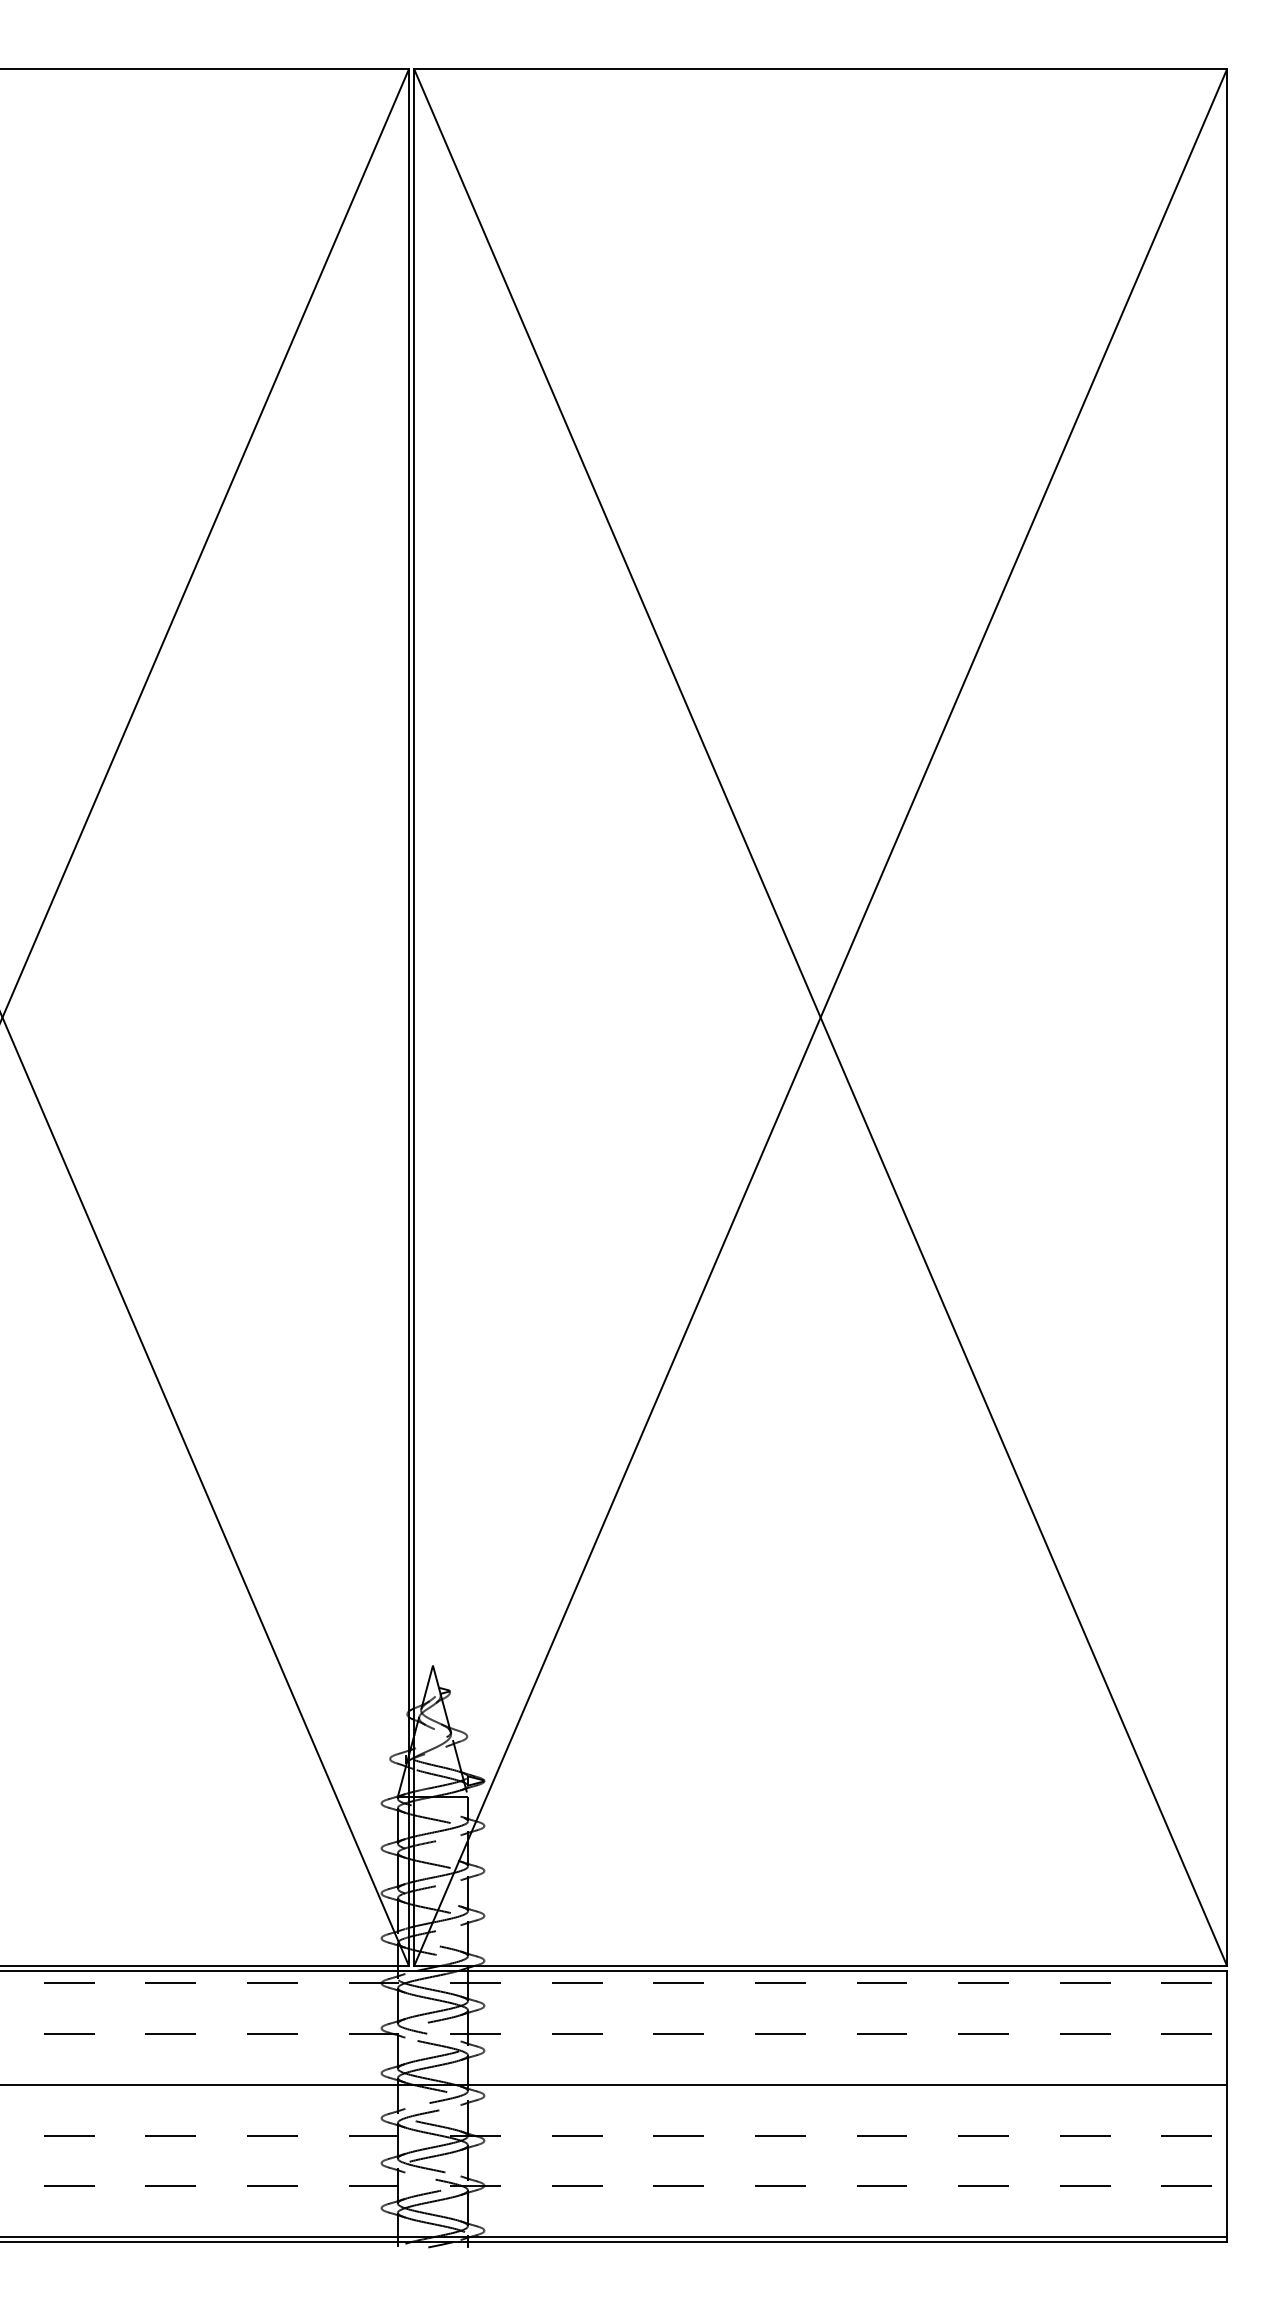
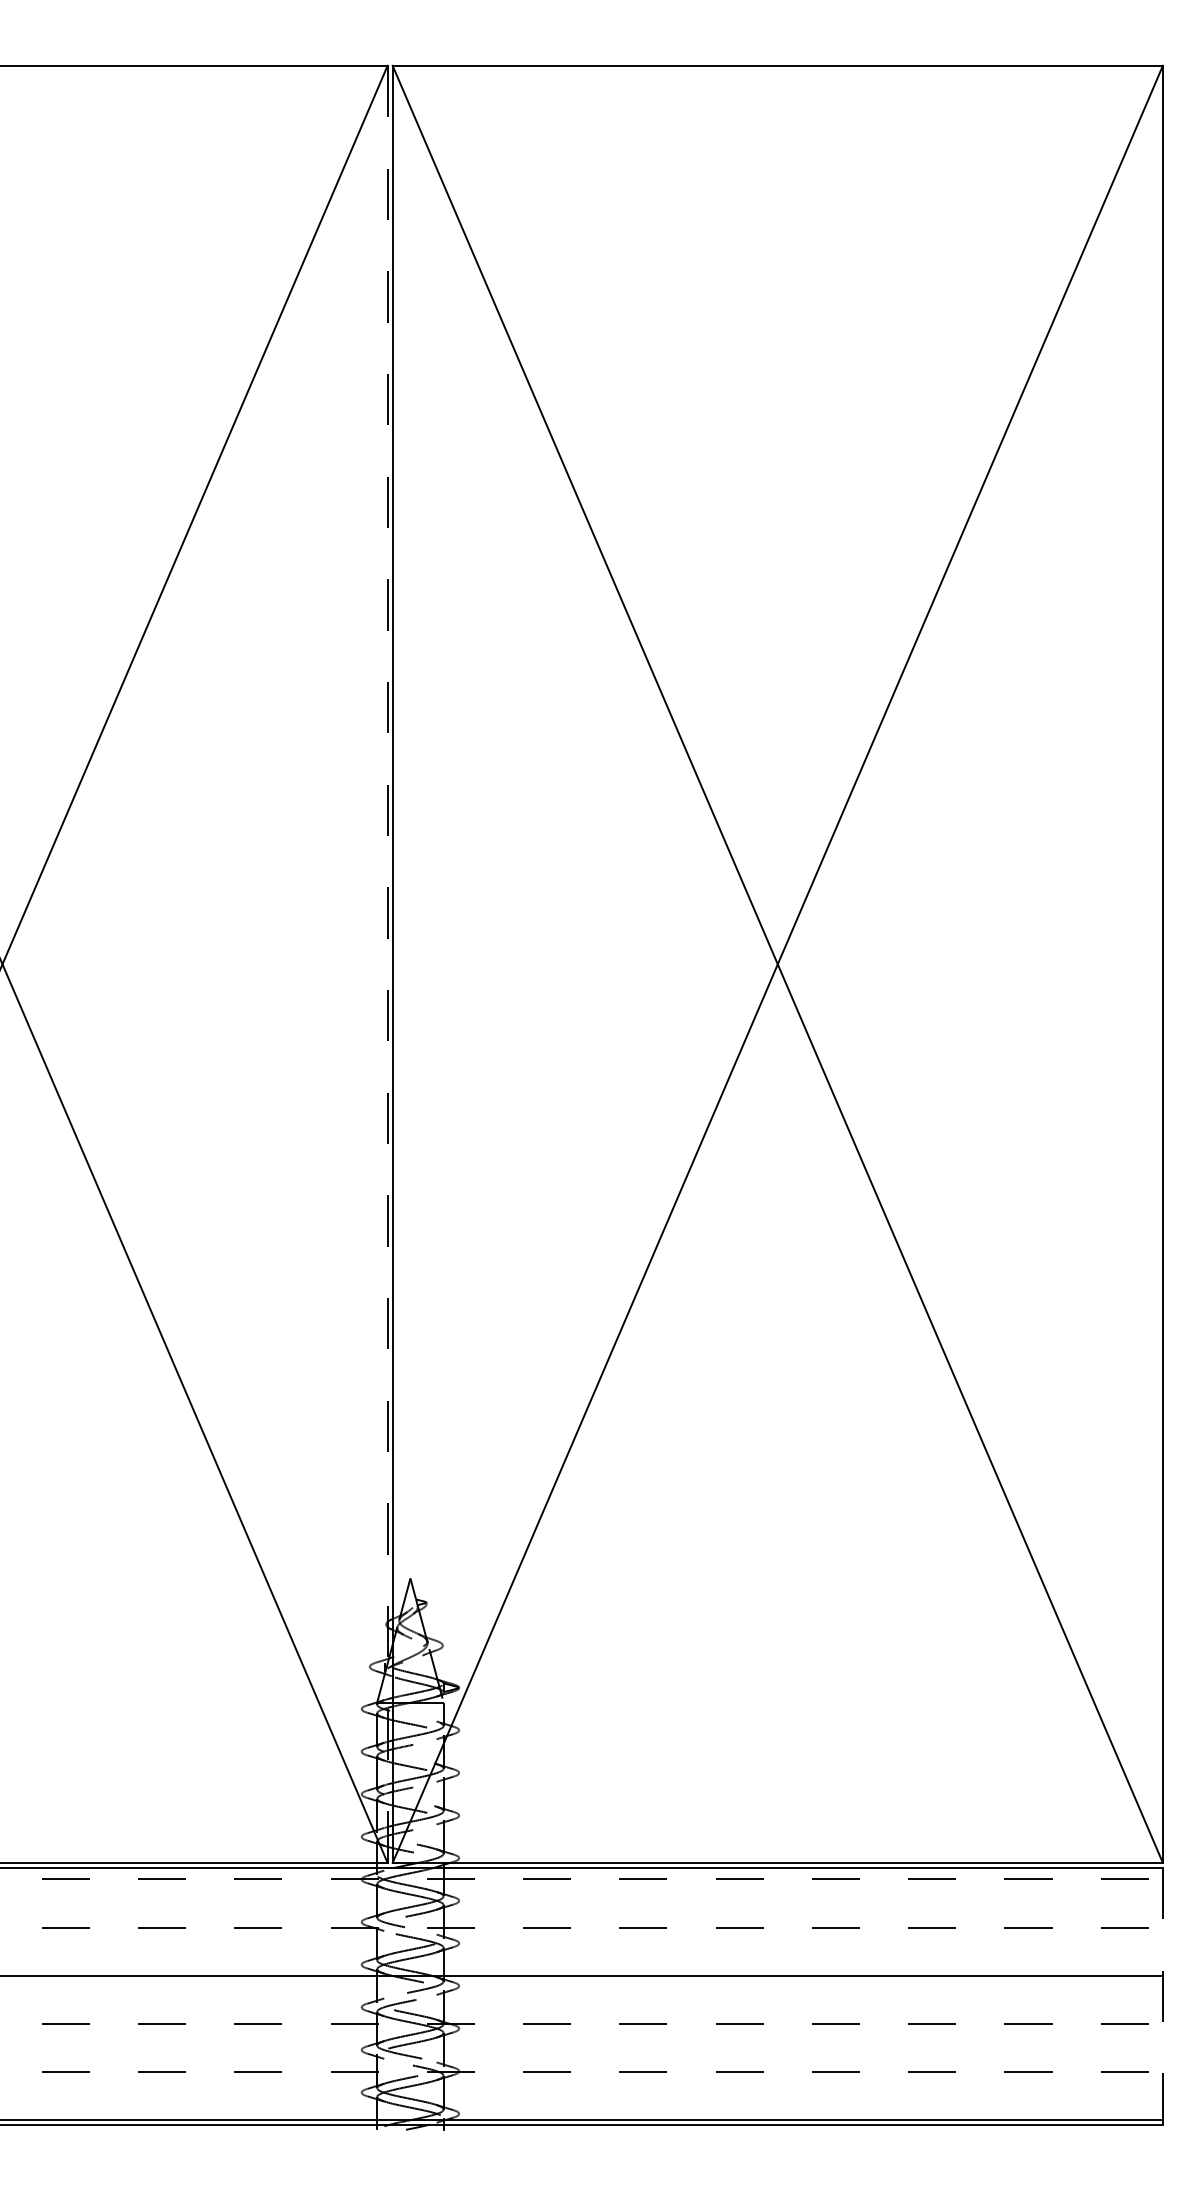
line: (408, 1018) -> (387, 965), solid -> dashed
line: (1227, 2107) -> (1163, 1997), solid -> dashed

